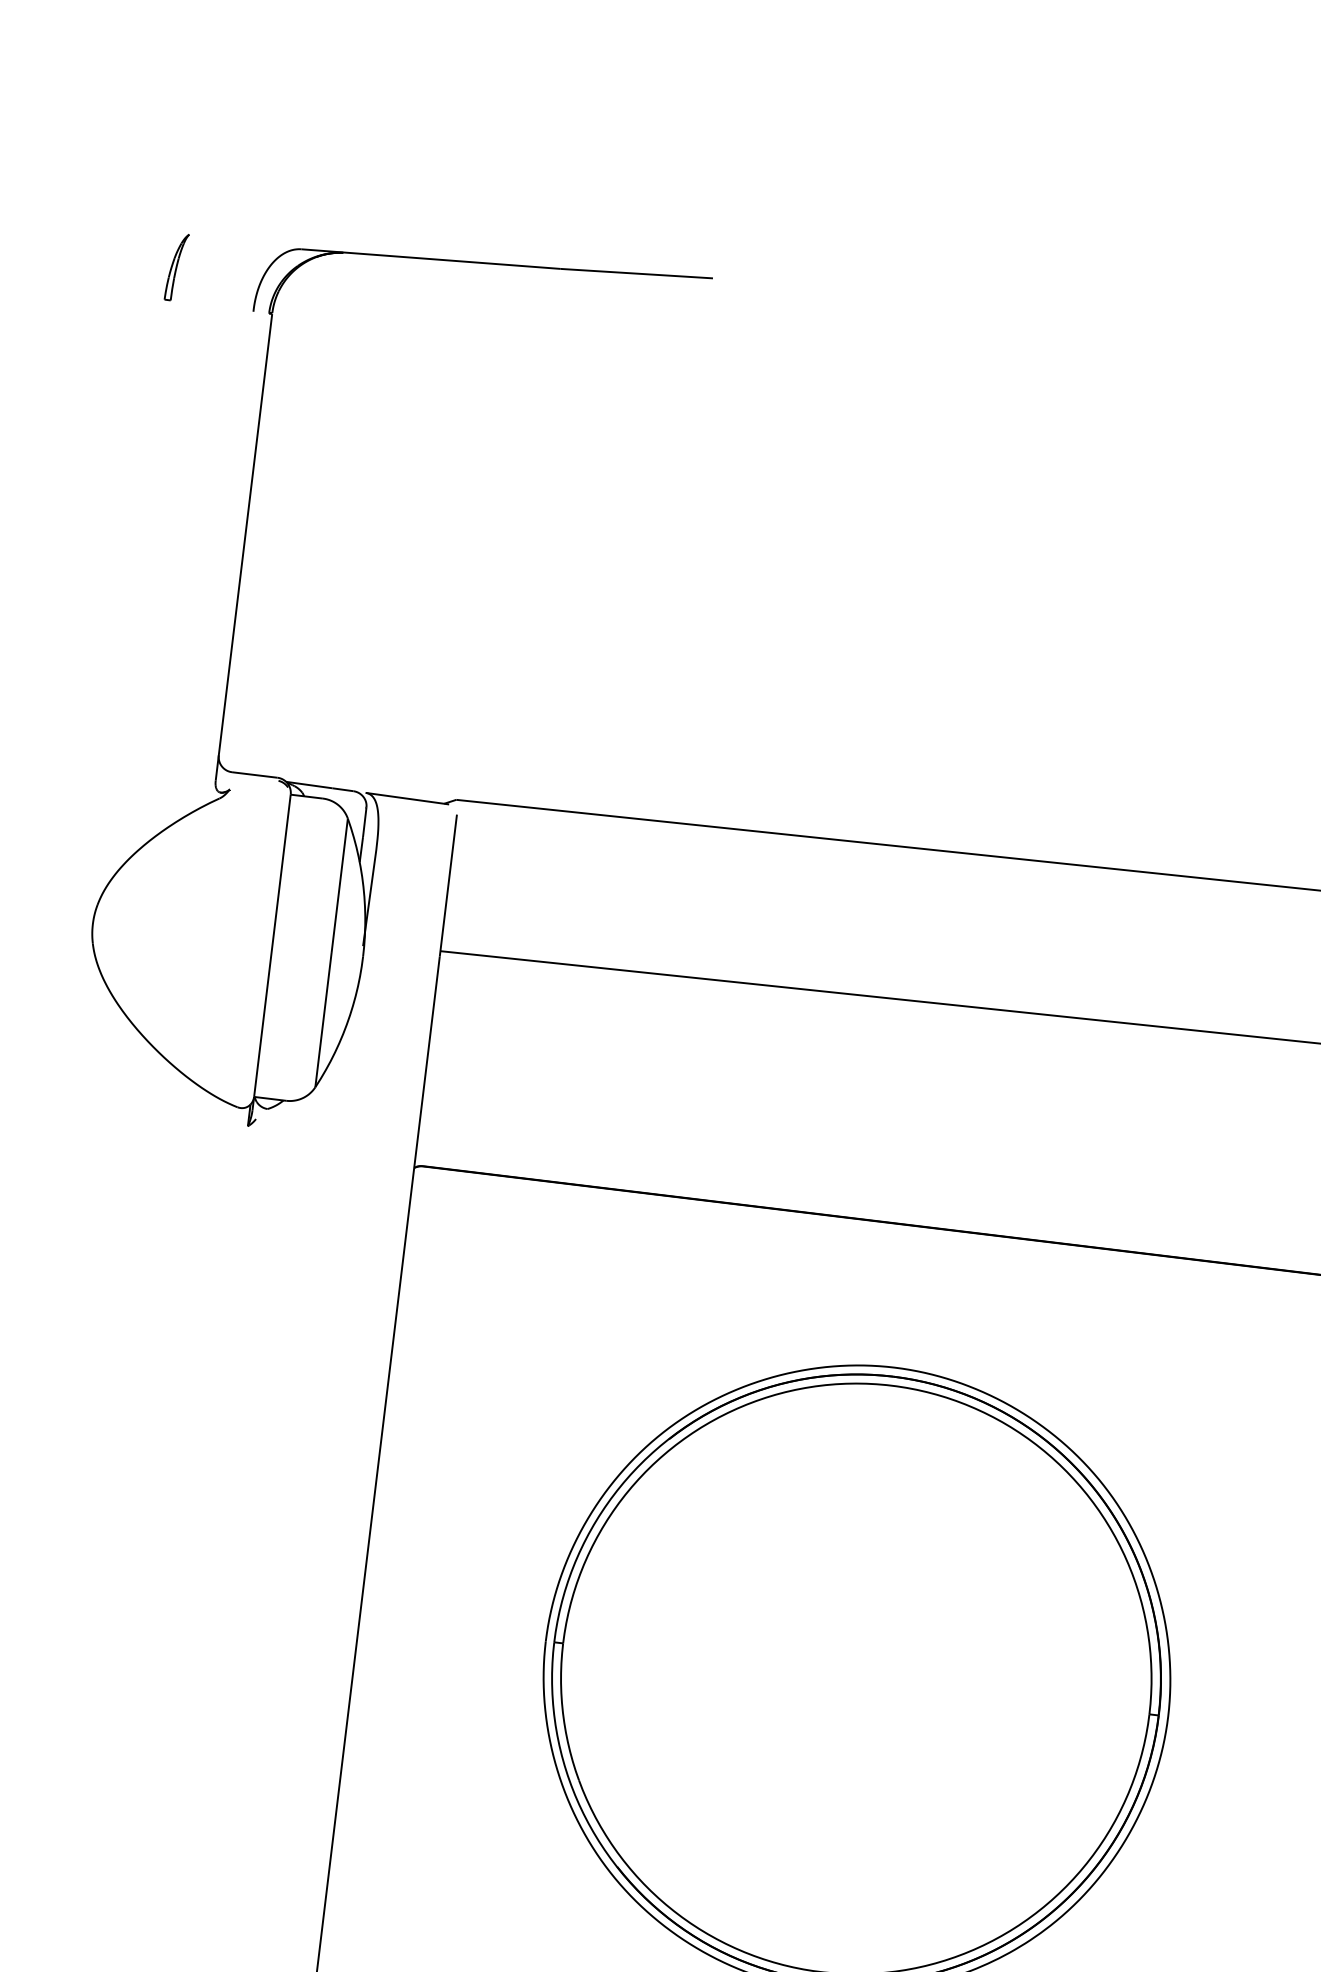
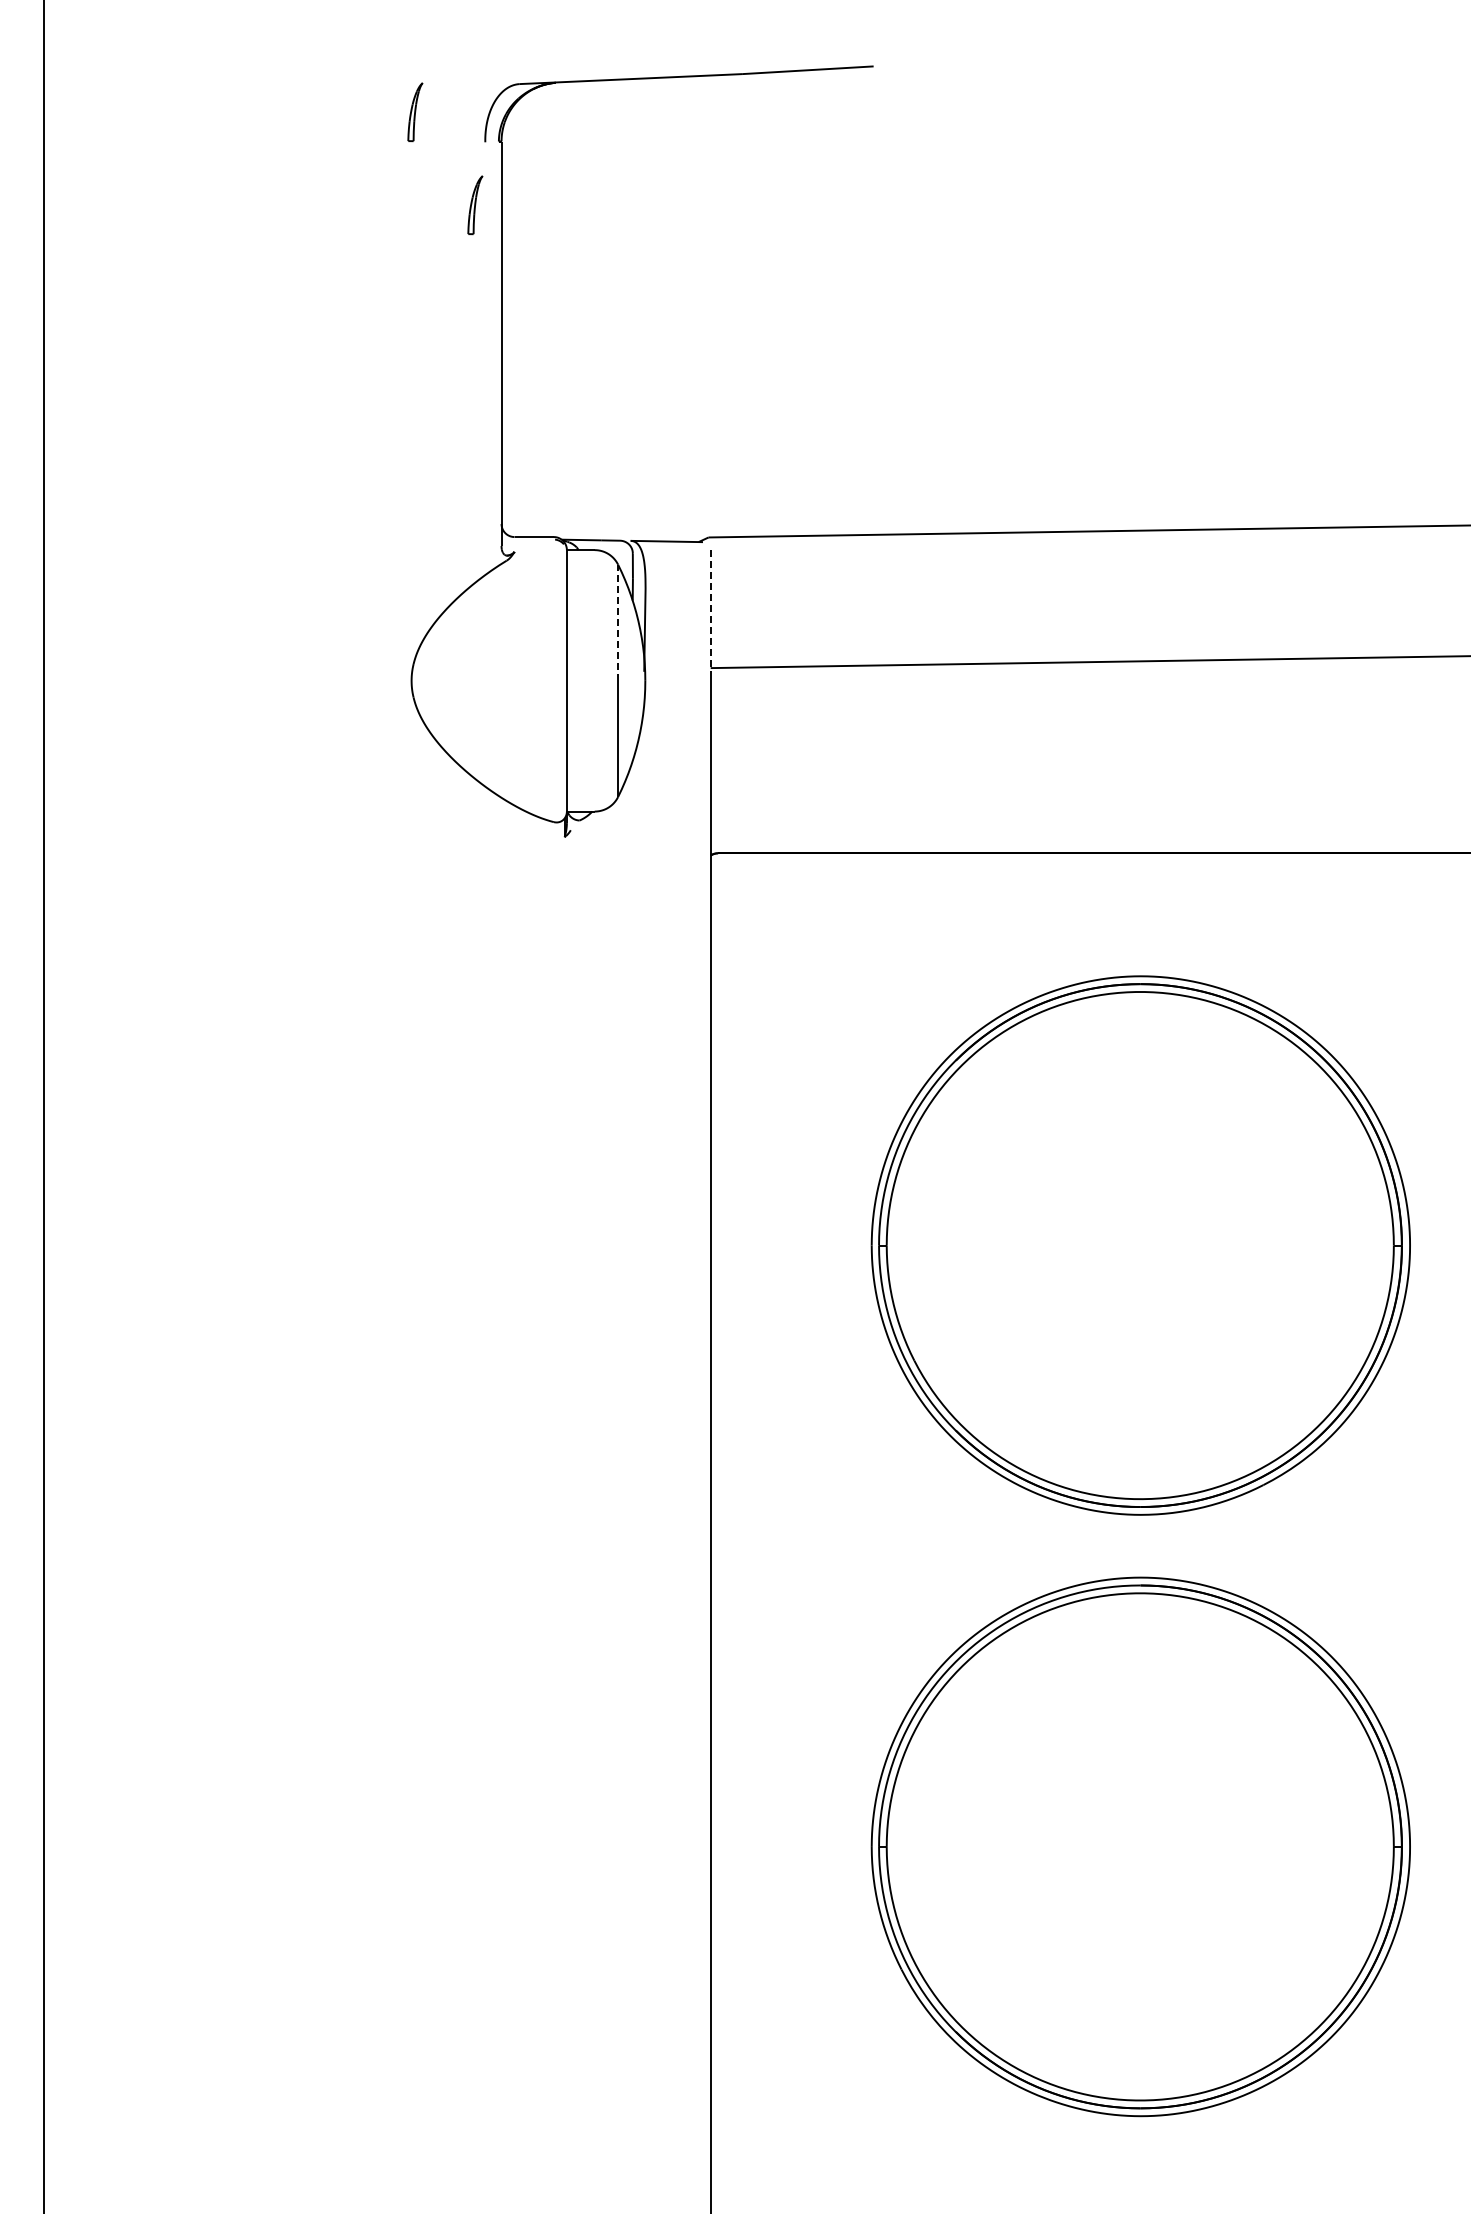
part: (233, 383) -> (475, 205), added
line: (340, 885) -> (618, 622), solid -> dashed
line: (448, 885) -> (710, 611), solid -> dashed

